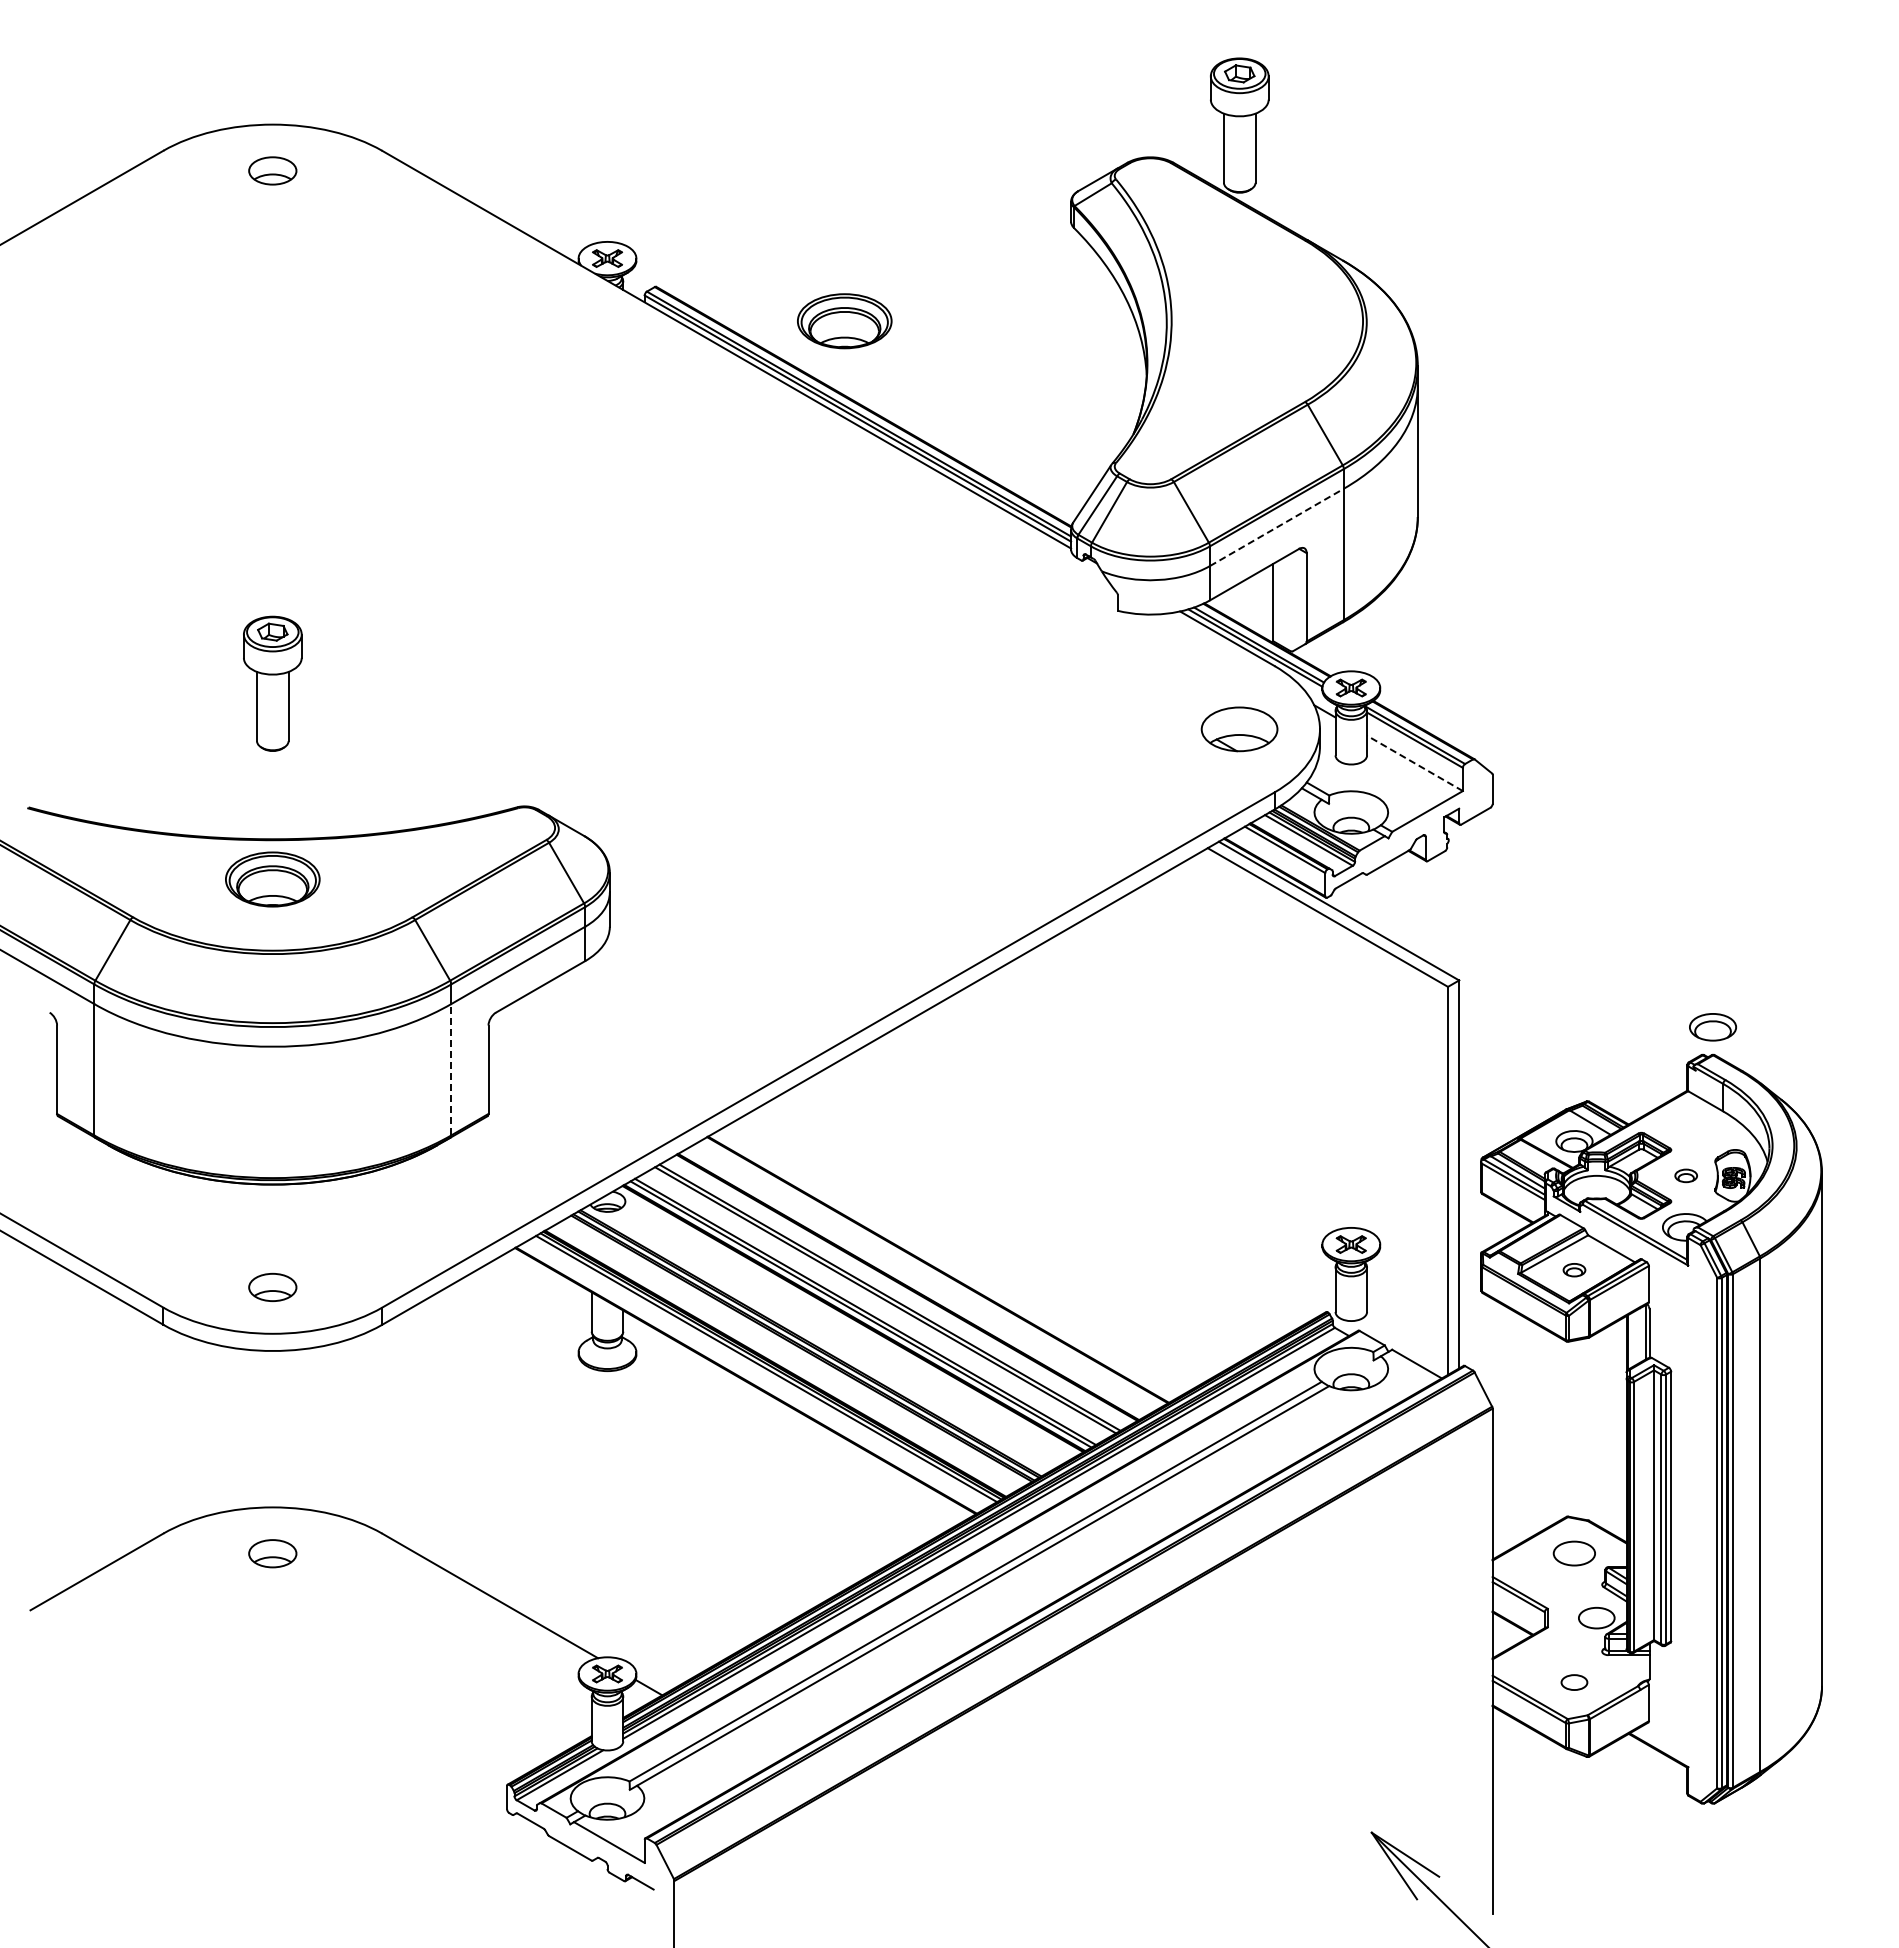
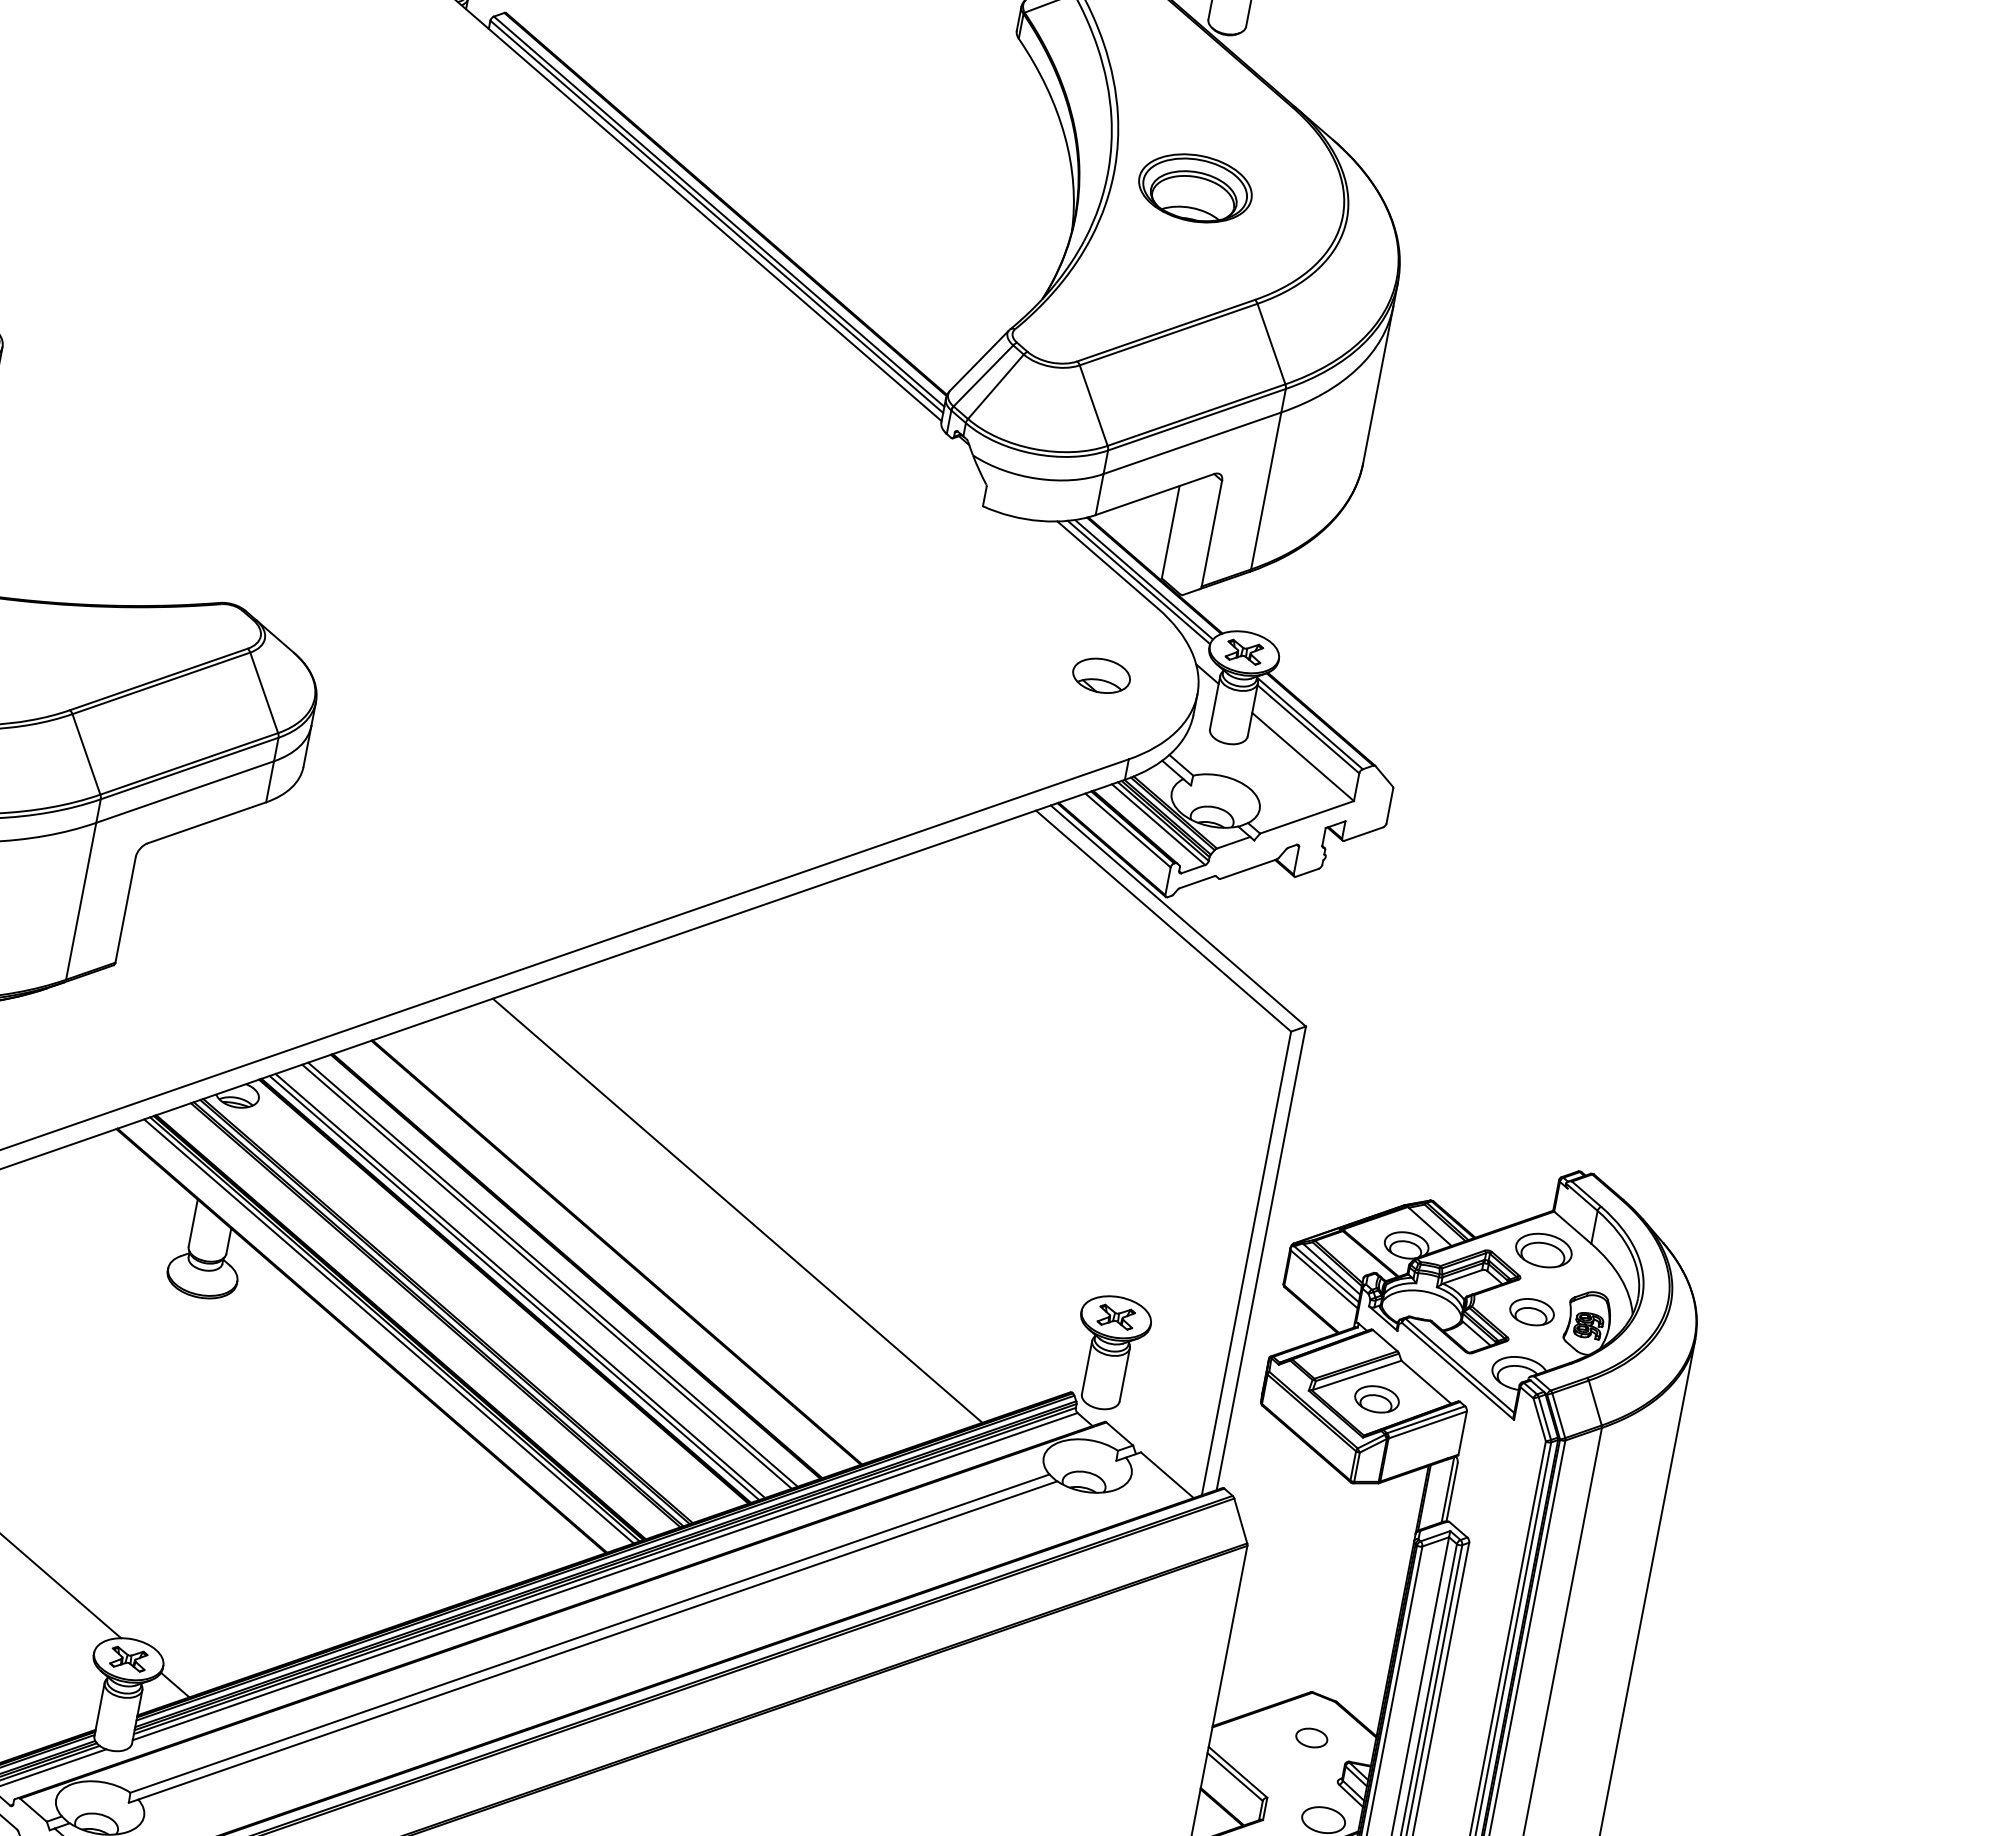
part: (844, 321) -> (1195, 188), moved
line: (1277, 527) -> (1193, 443), dashed -> solid
part: (1239, 728) -> (1101, 674), size x0.62
line: (1414, 763) -> (1302, 757), dashed -> solid
part: (1712, 1027) -> (1543, 1250), moved
line: (451, 1069) -> (81, 901), dashed -> solid
part: (1686, 1175) -> (1532, 1311), size x1.67
line: (1028, 1217) -> (736, 1210), added
part: (1574, 1269) -> (1377, 1398), size x1.67
part: (1574, 1553) -> (1311, 1737), size x0.62

